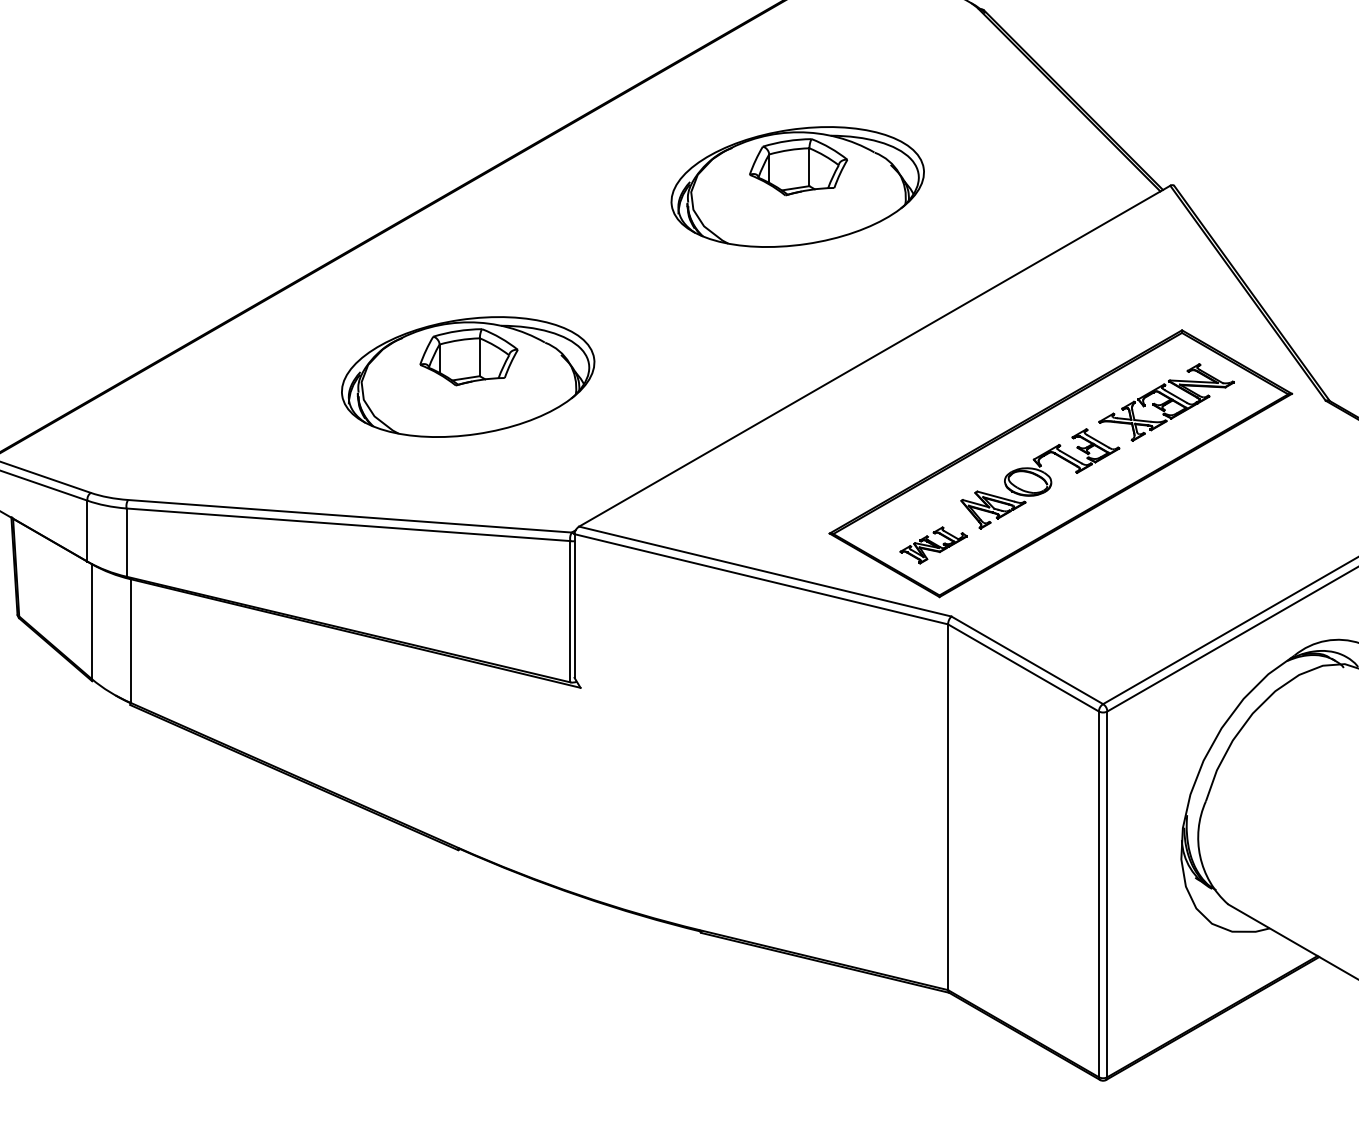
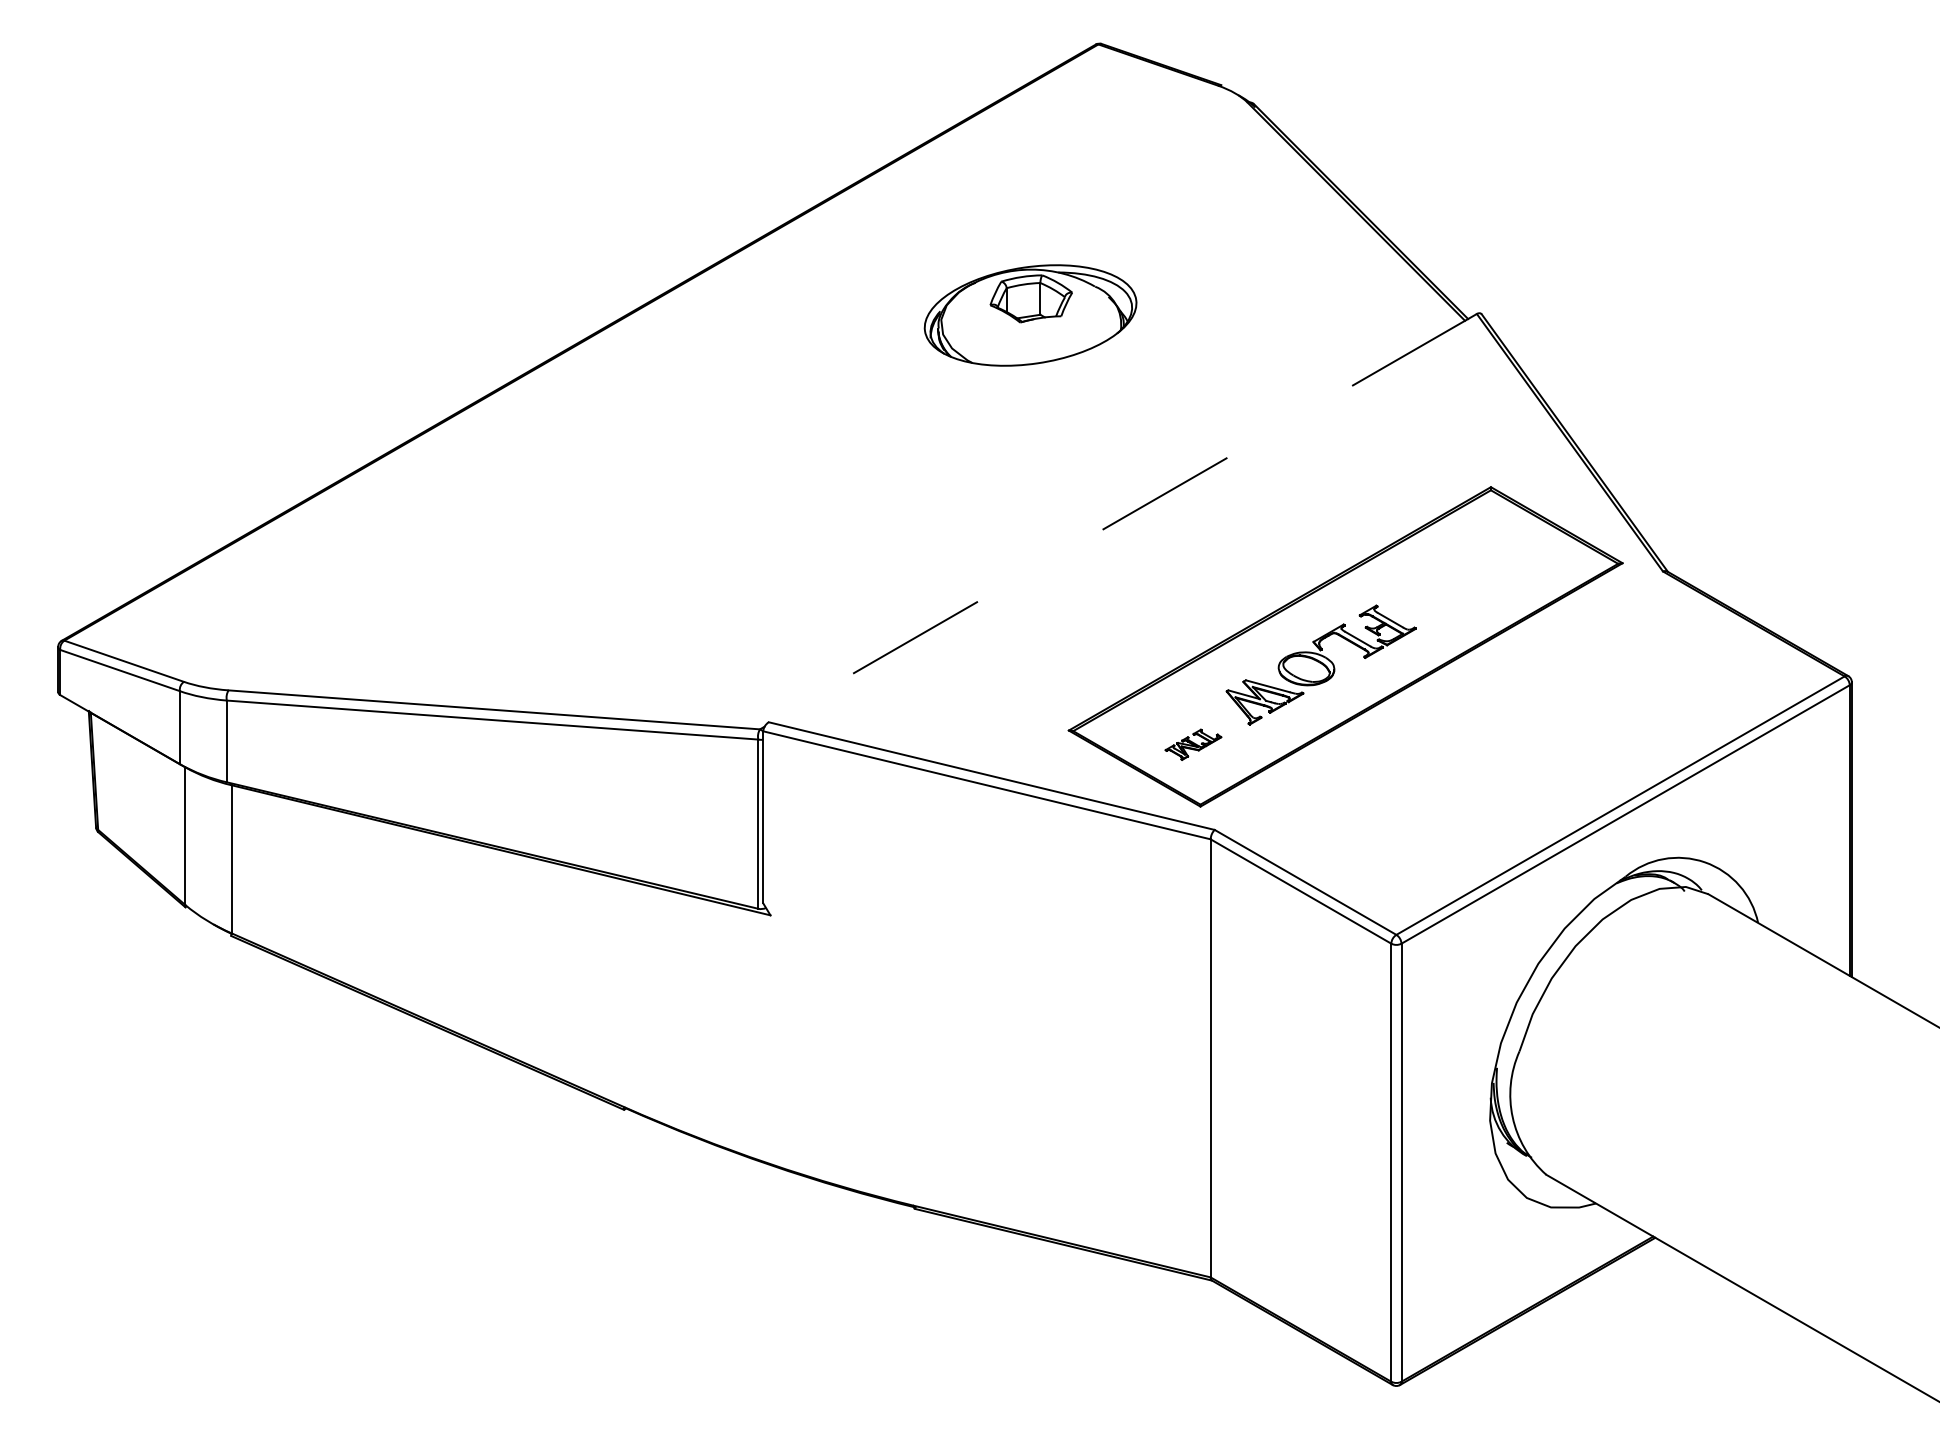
part: (797, 187) -> (1030, 315), size x0.7
line: (874, 356) -> (1122, 518), solid -> dashed
part: (467, 376) -> (635, 542), removed
part: (1166, 402) -> (1472, 573), removed
part: (933, 545) -> (1193, 744), size x0.7

